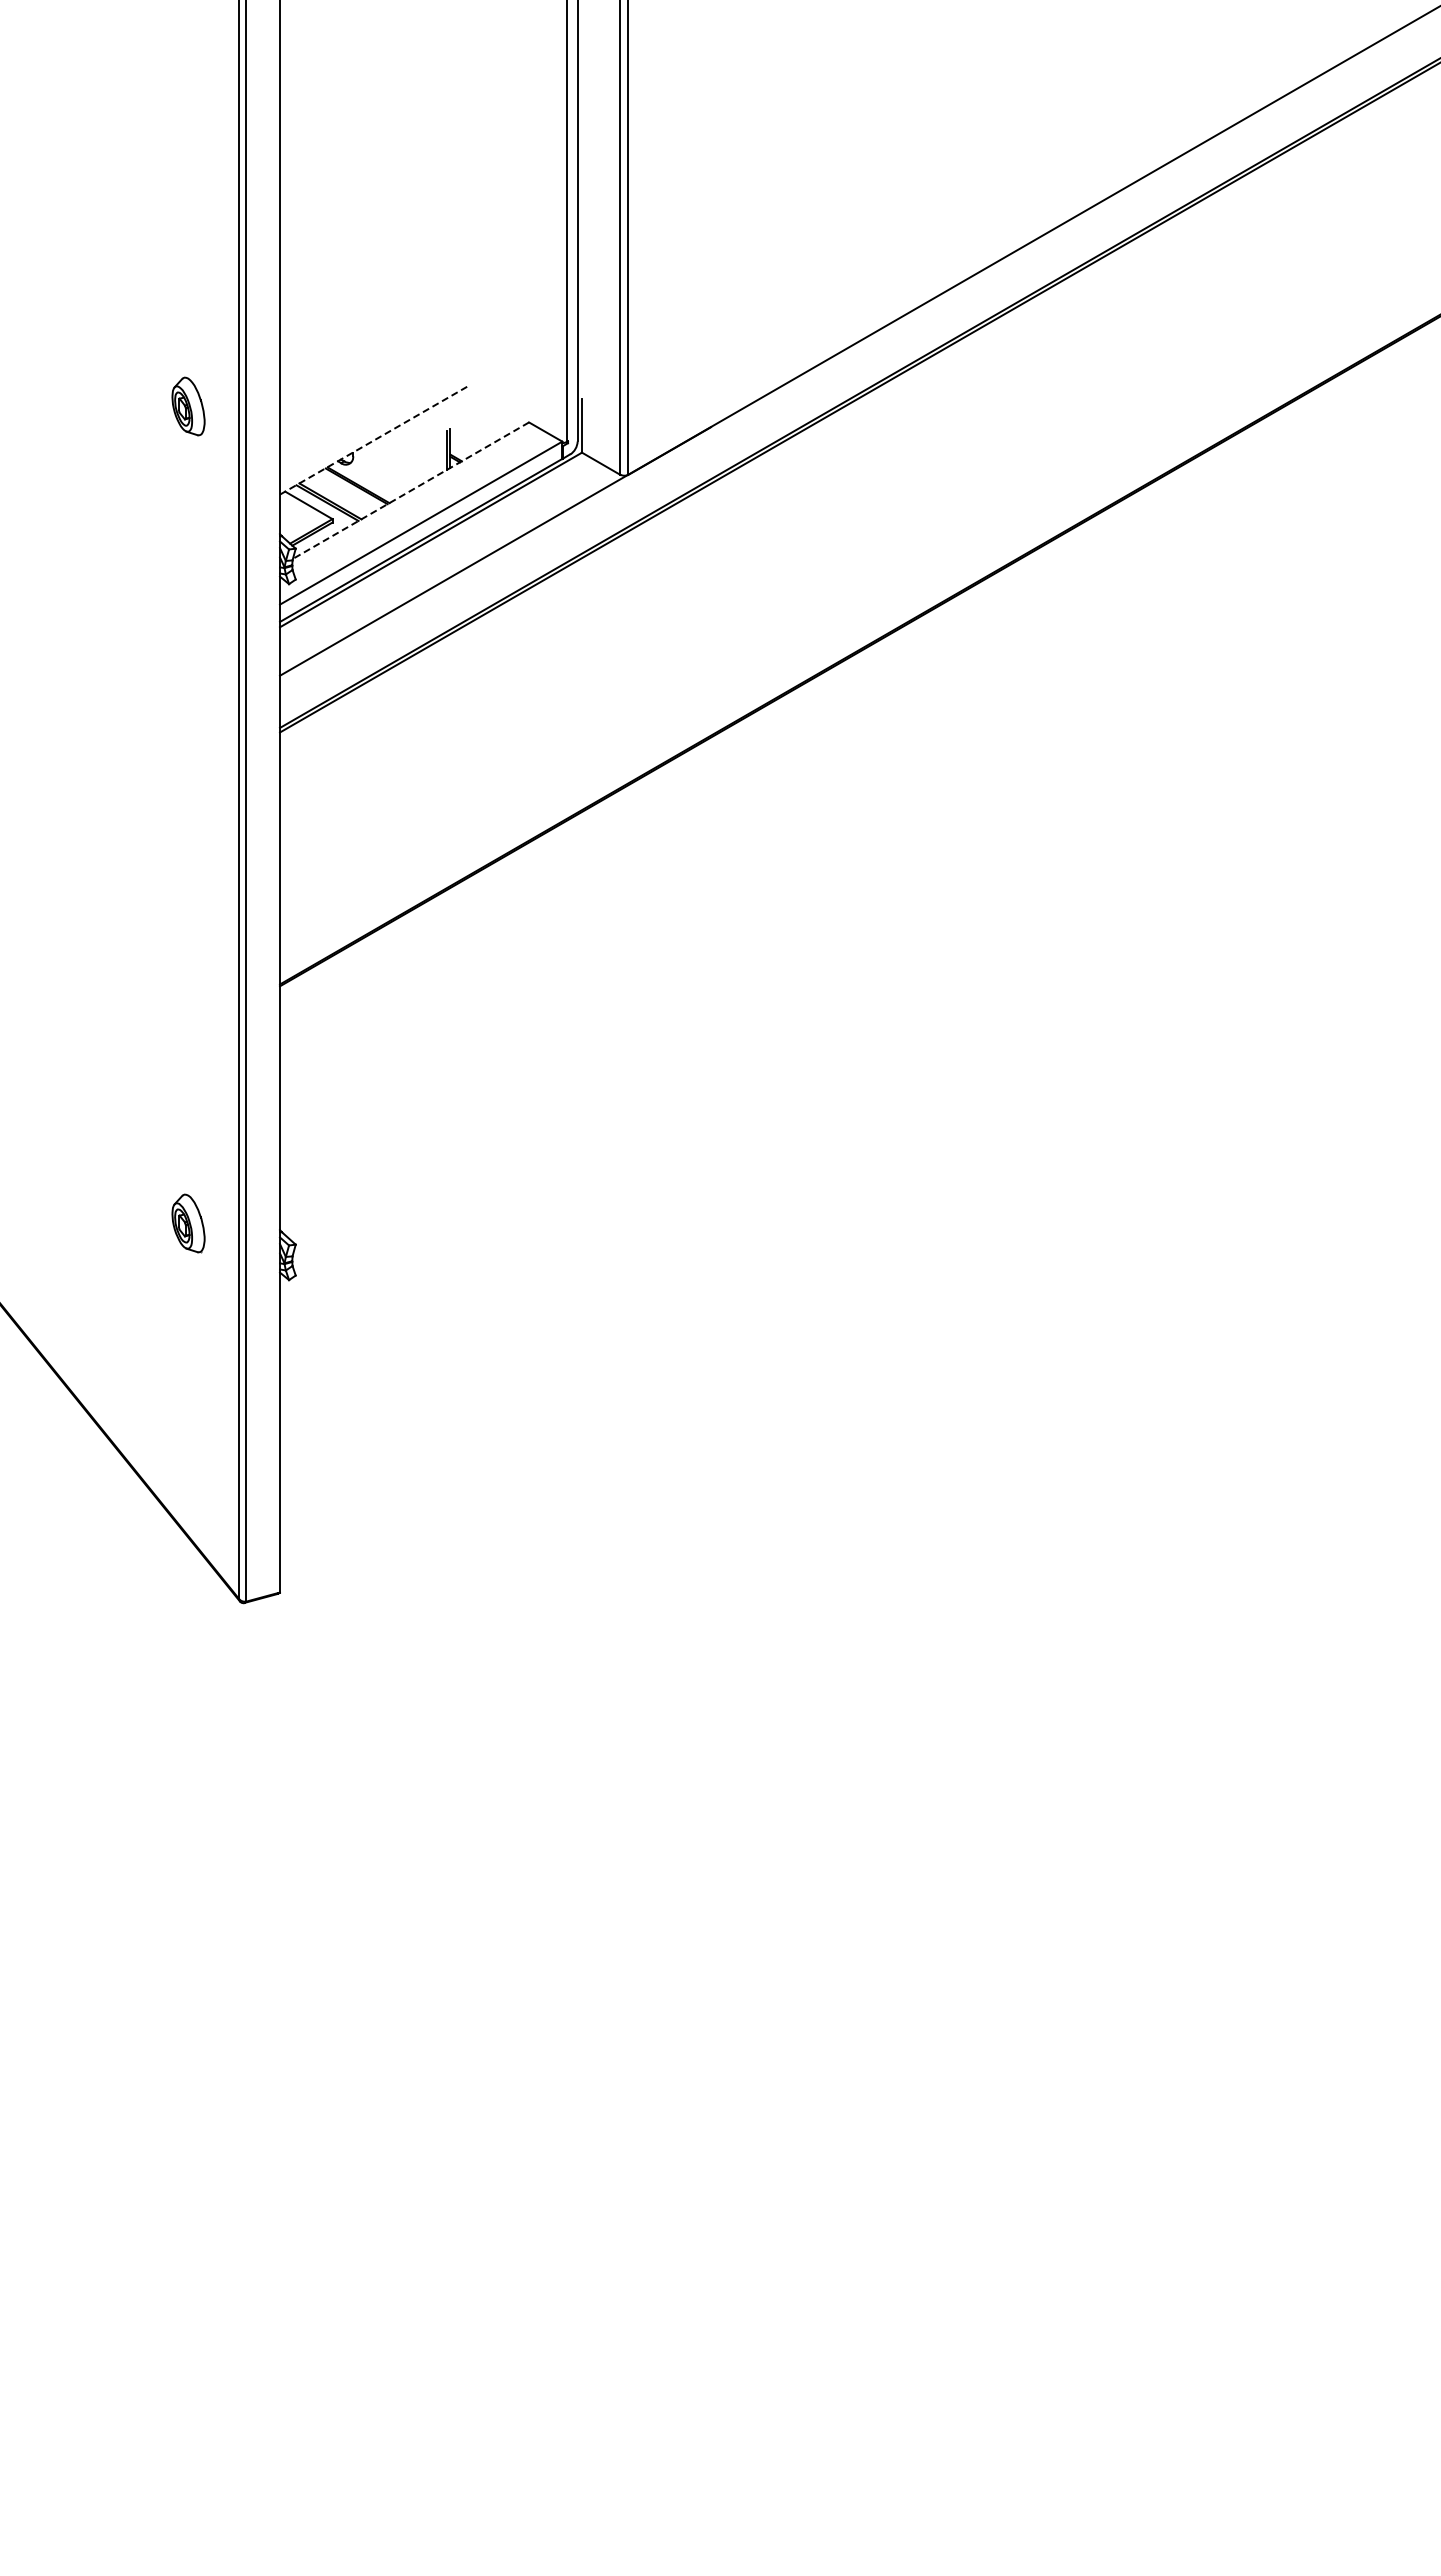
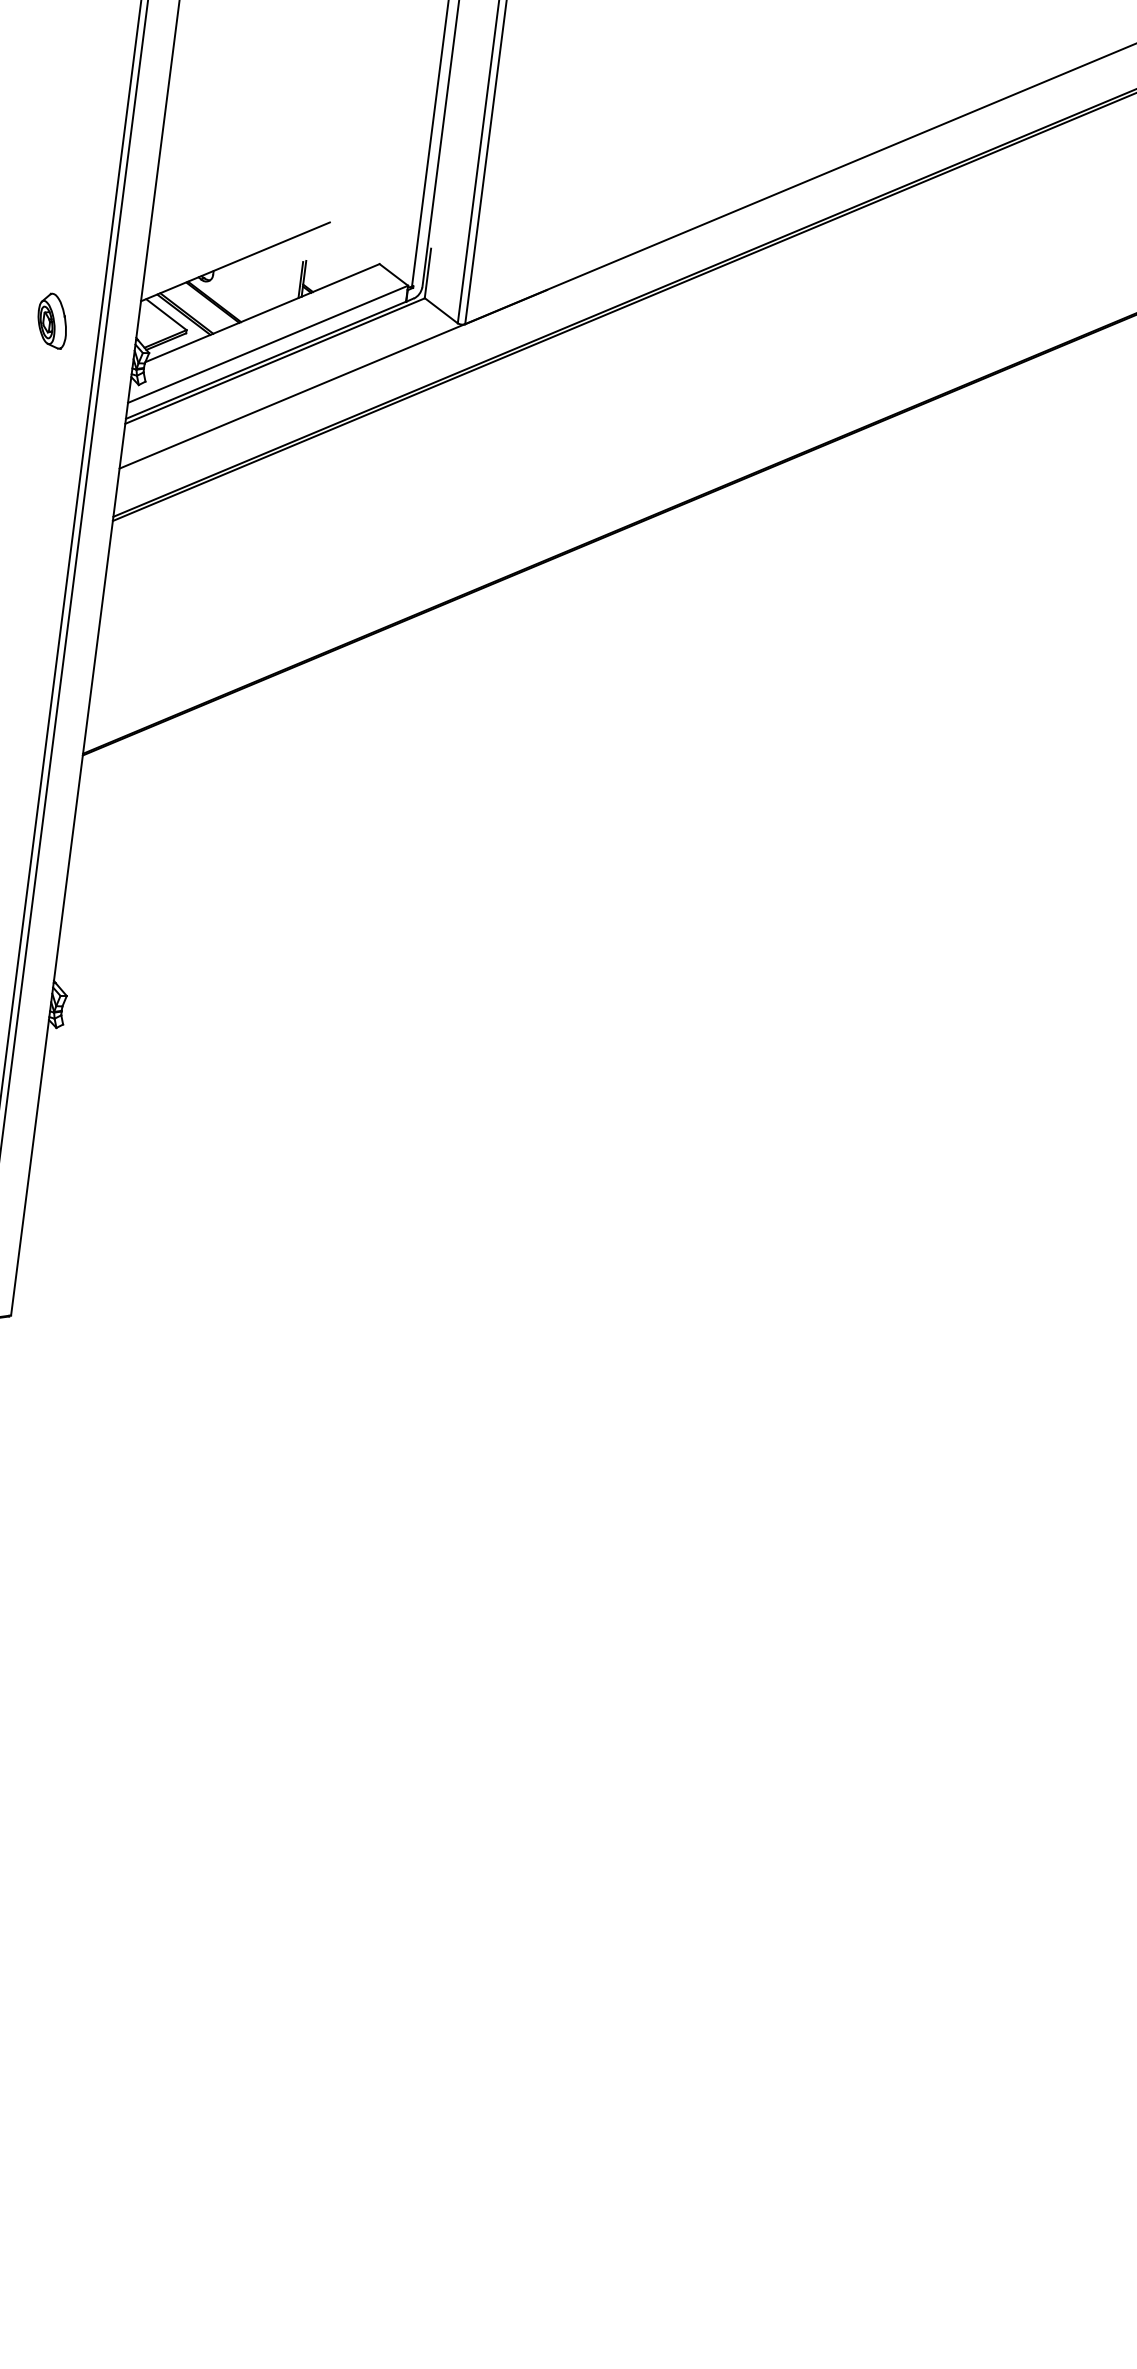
part: (188, 406) -> (52, 320), moved
line: (375, 439) -> (235, 261), dashed -> solid
line: (410, 490) -> (262, 312), dashed -> solid

